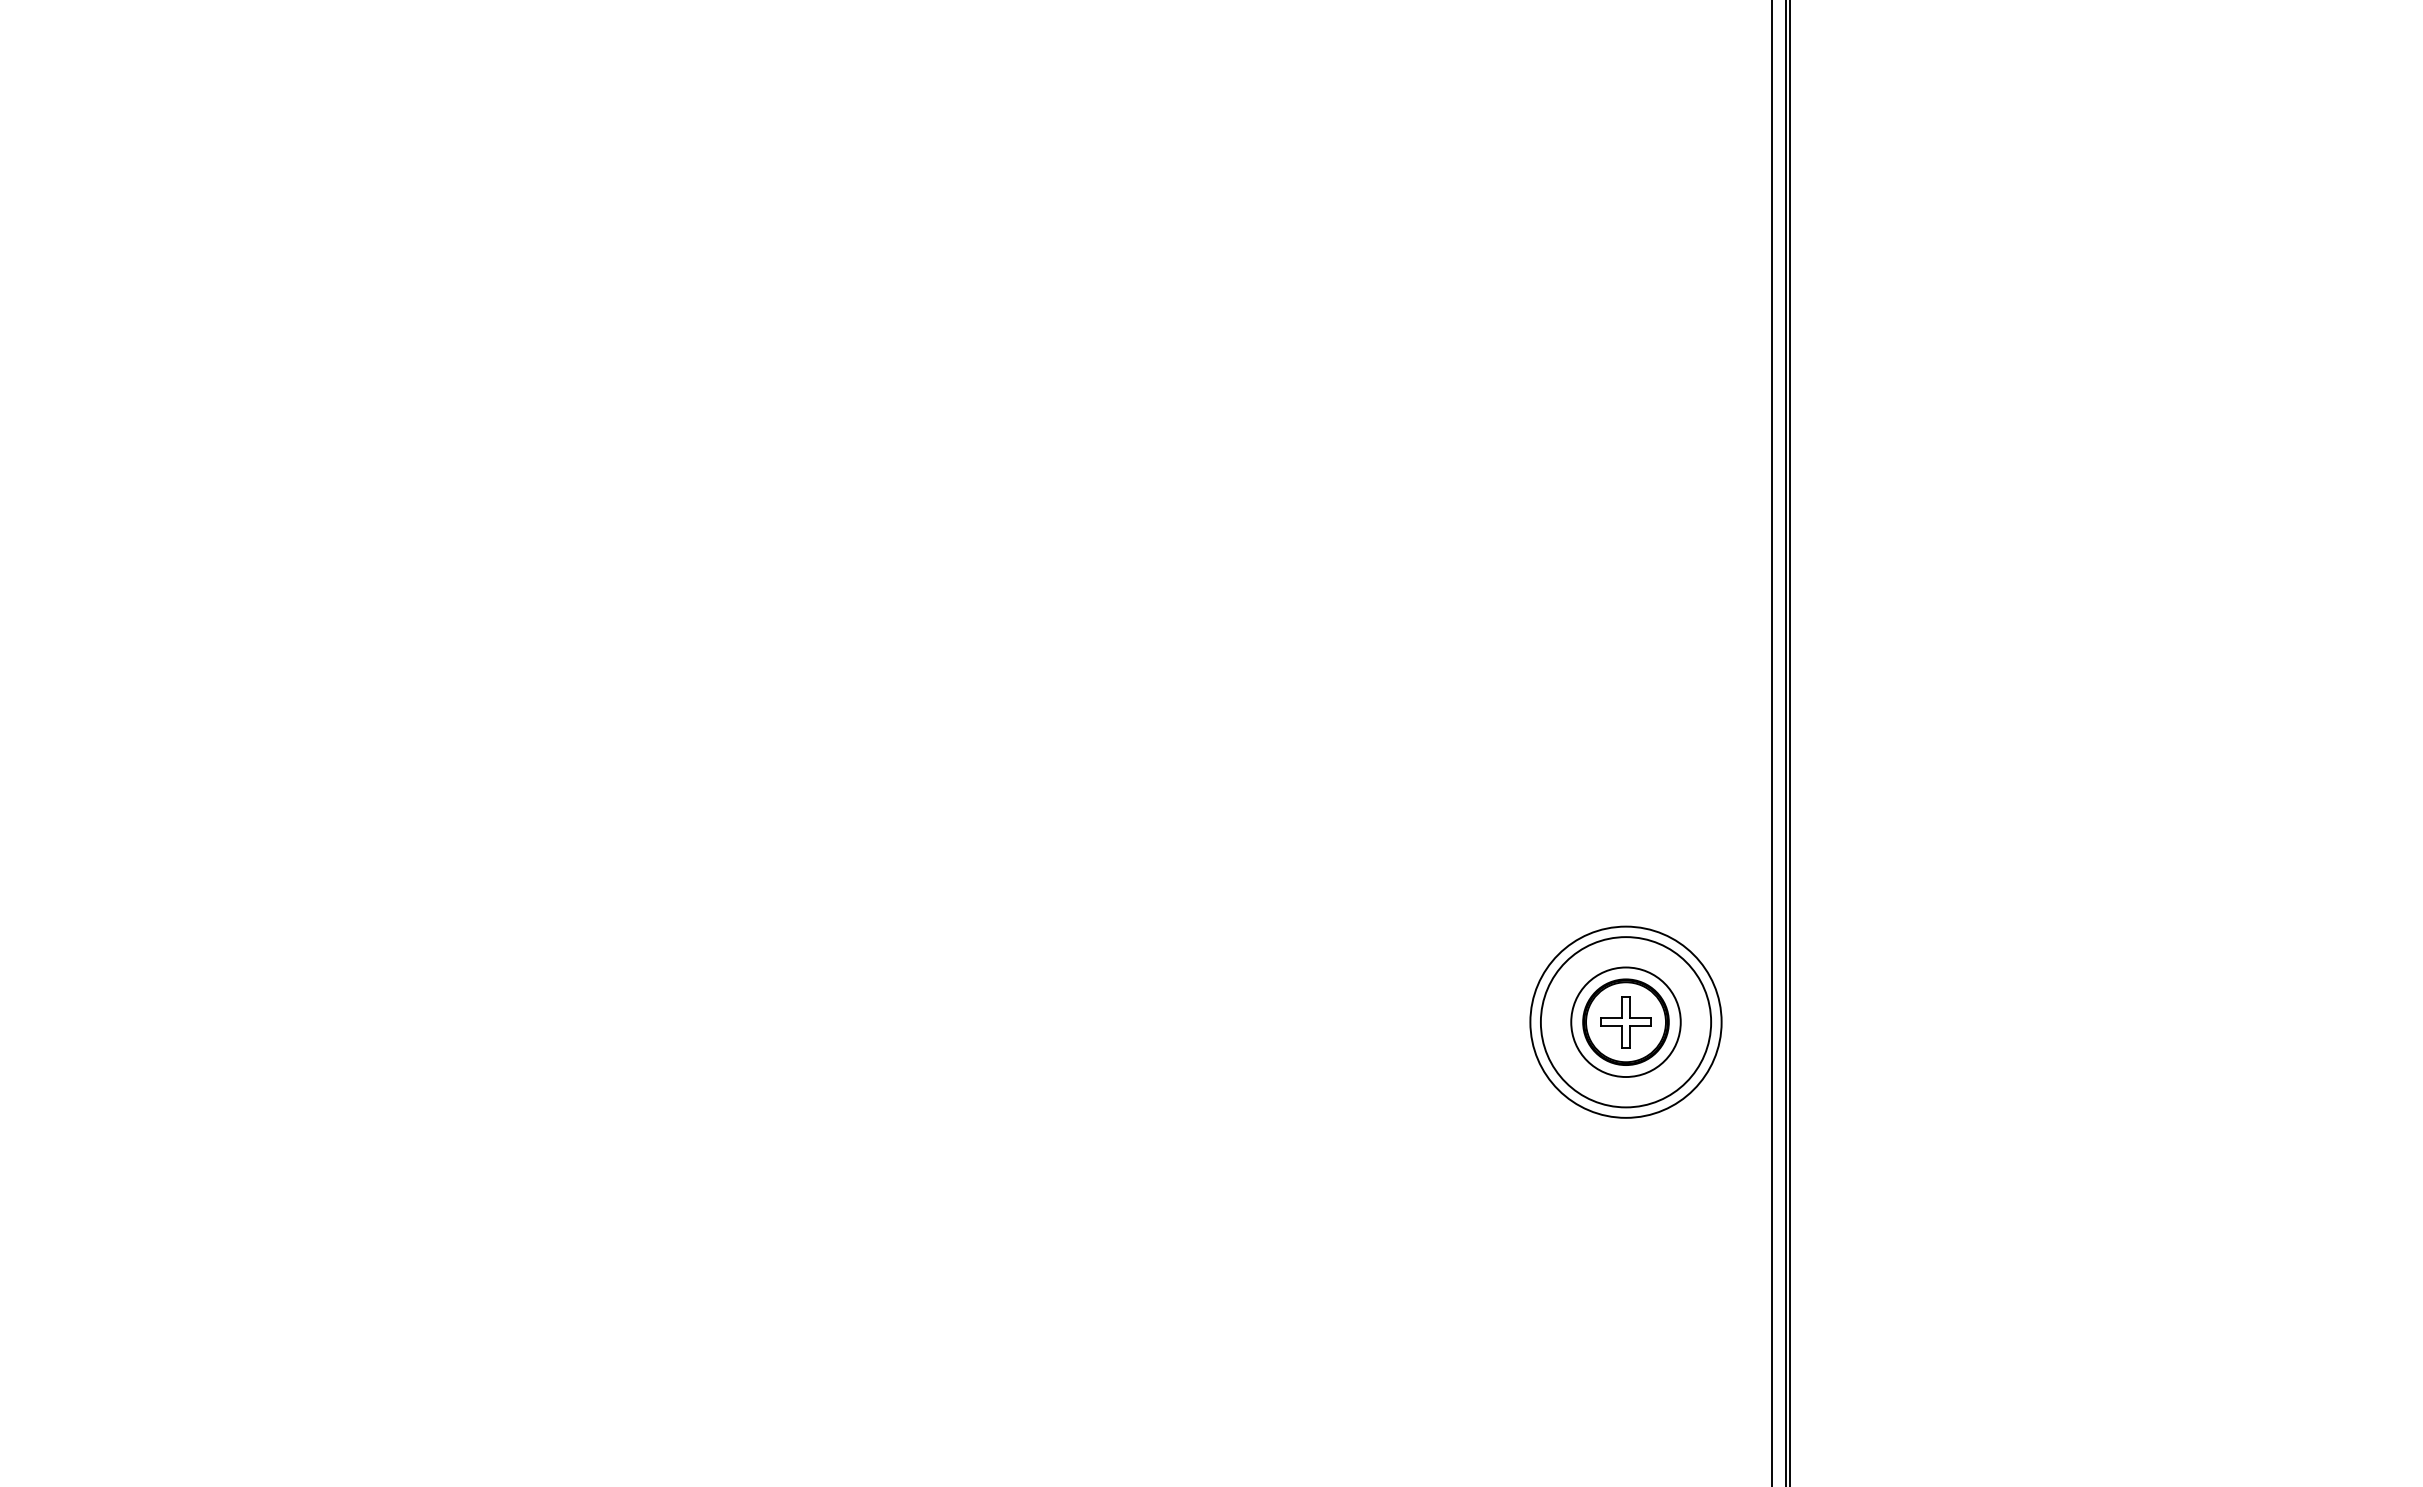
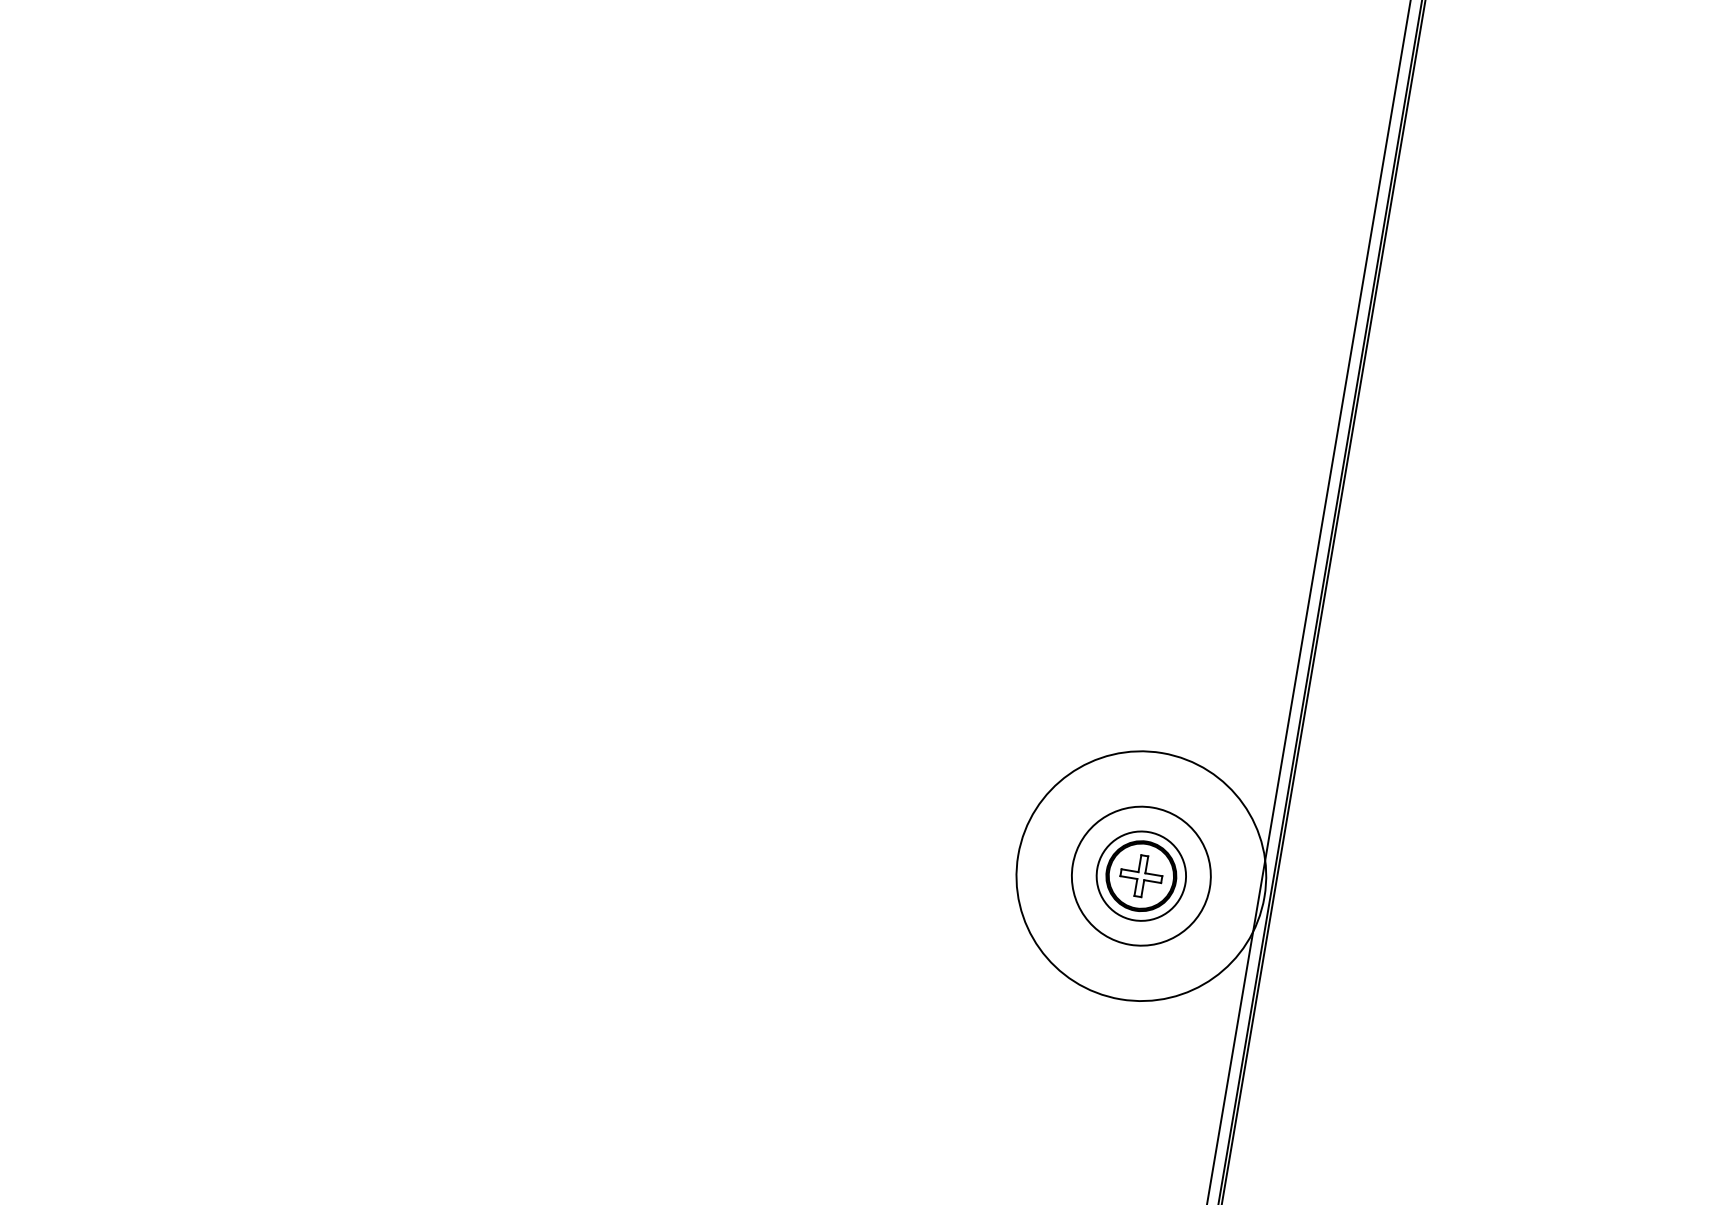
circle: (1625, 1021) -> (1141, 875), size x1.6

